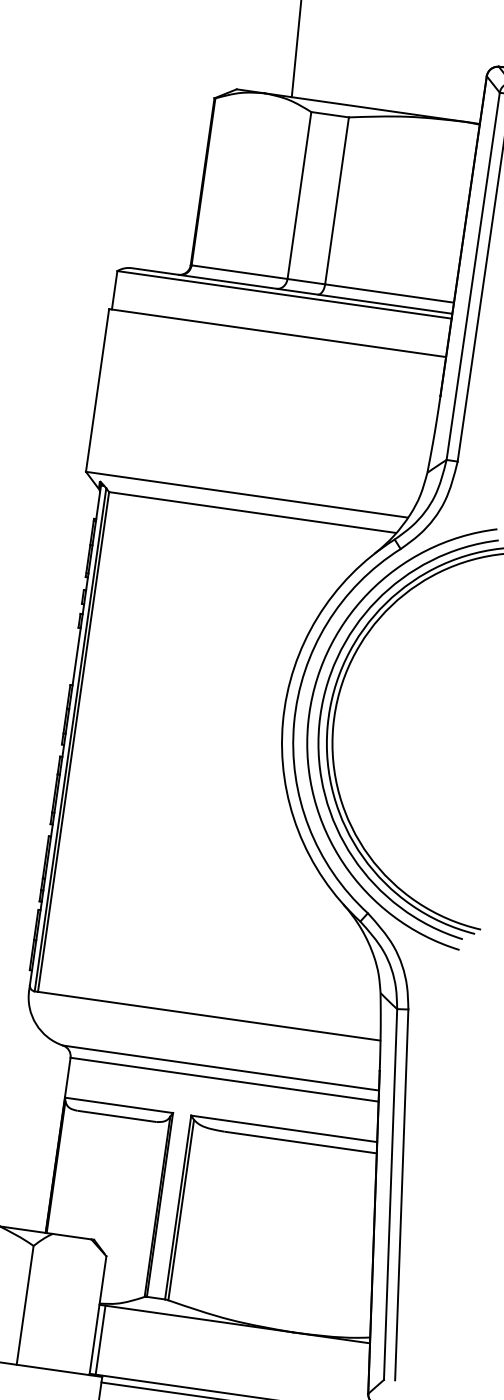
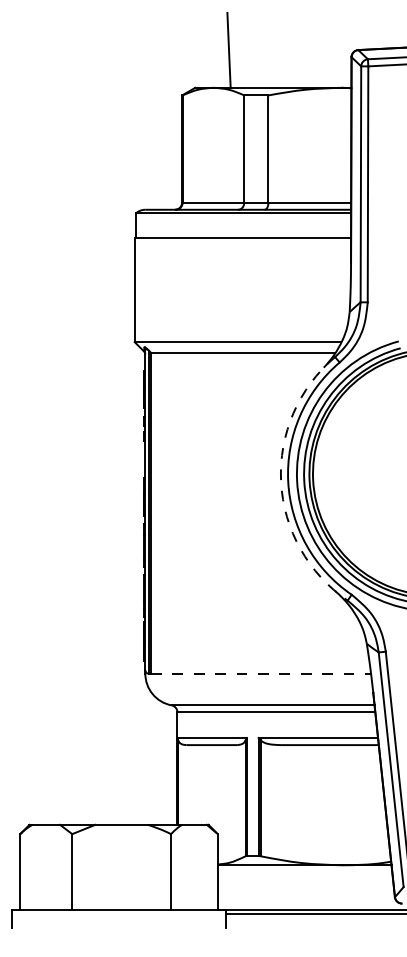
arc: (283, 721) -> (281, 481), solid -> dashed
line: (208, 1015) -> (260, 673), solid -> dashed
line: (100, 1340) -> (221, 887), removed

